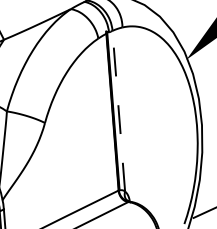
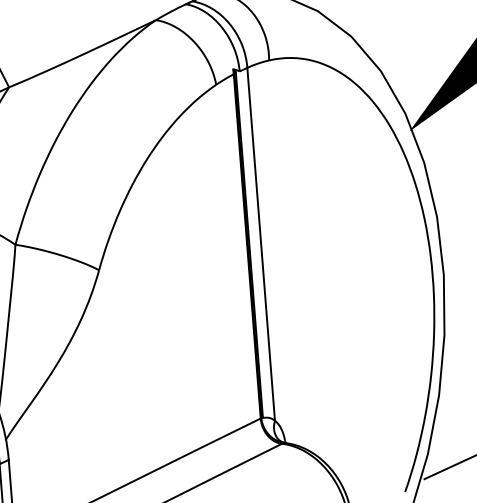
line: (118, 111) -> (260, 244), dashed -> solid

